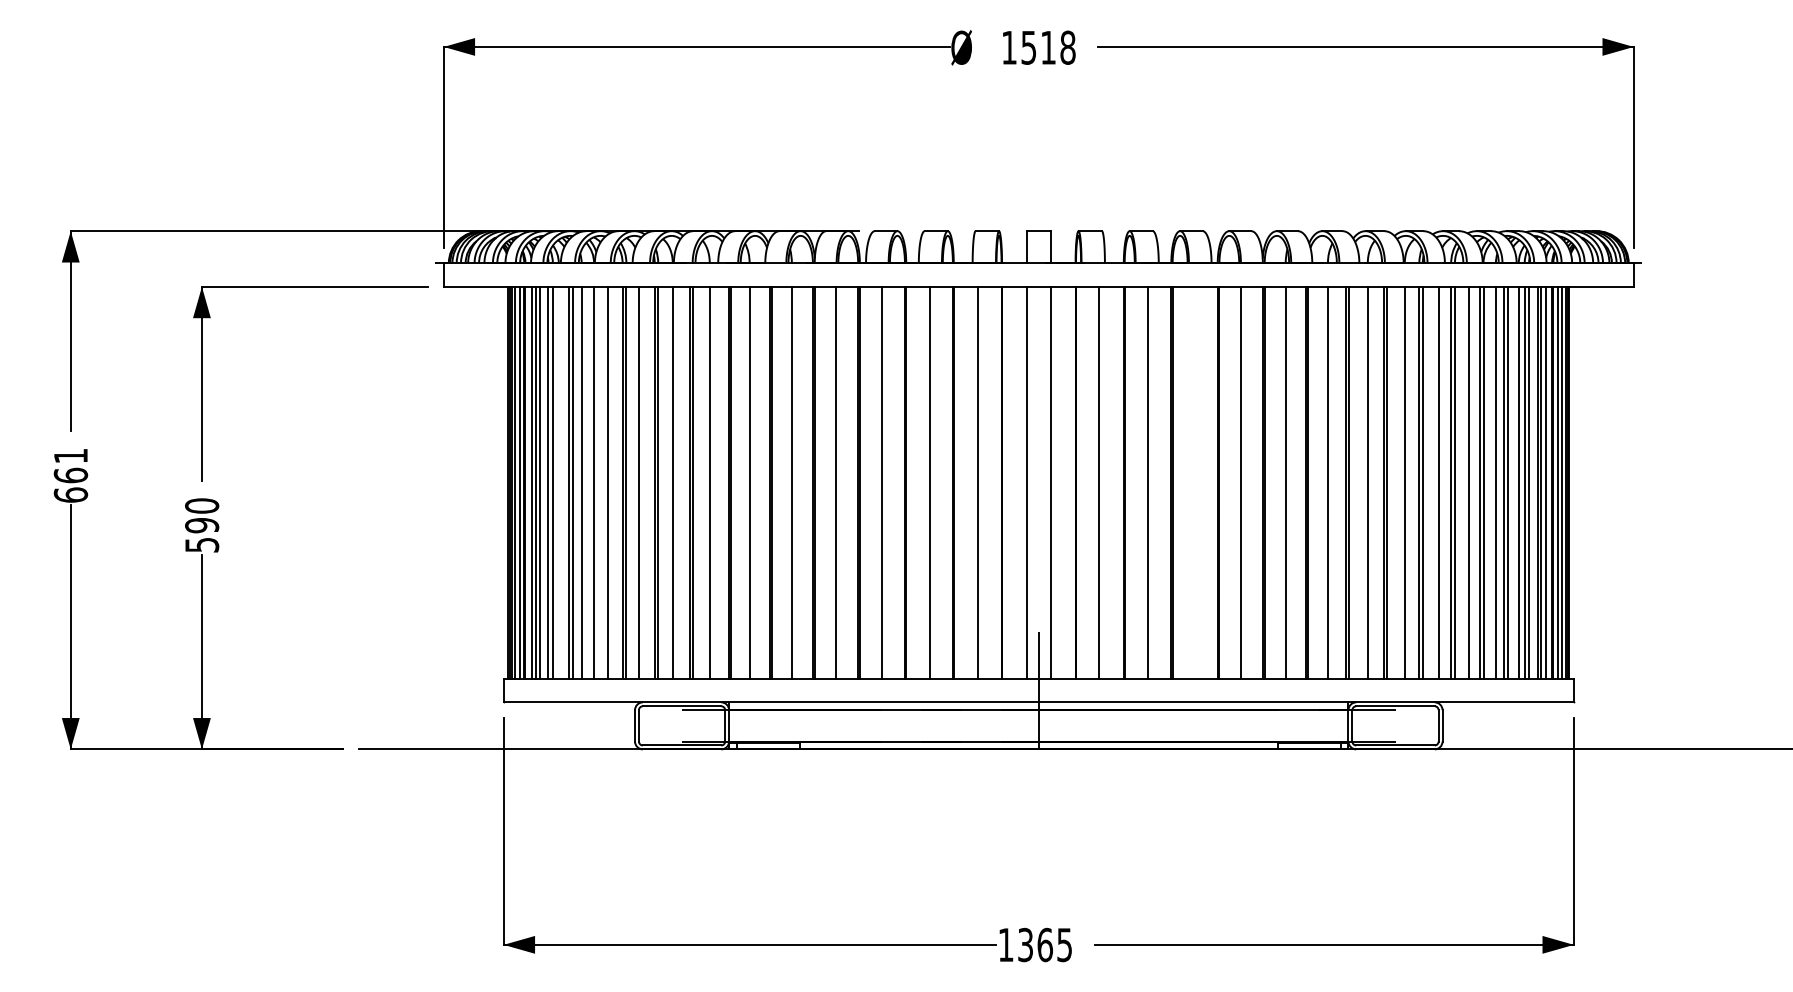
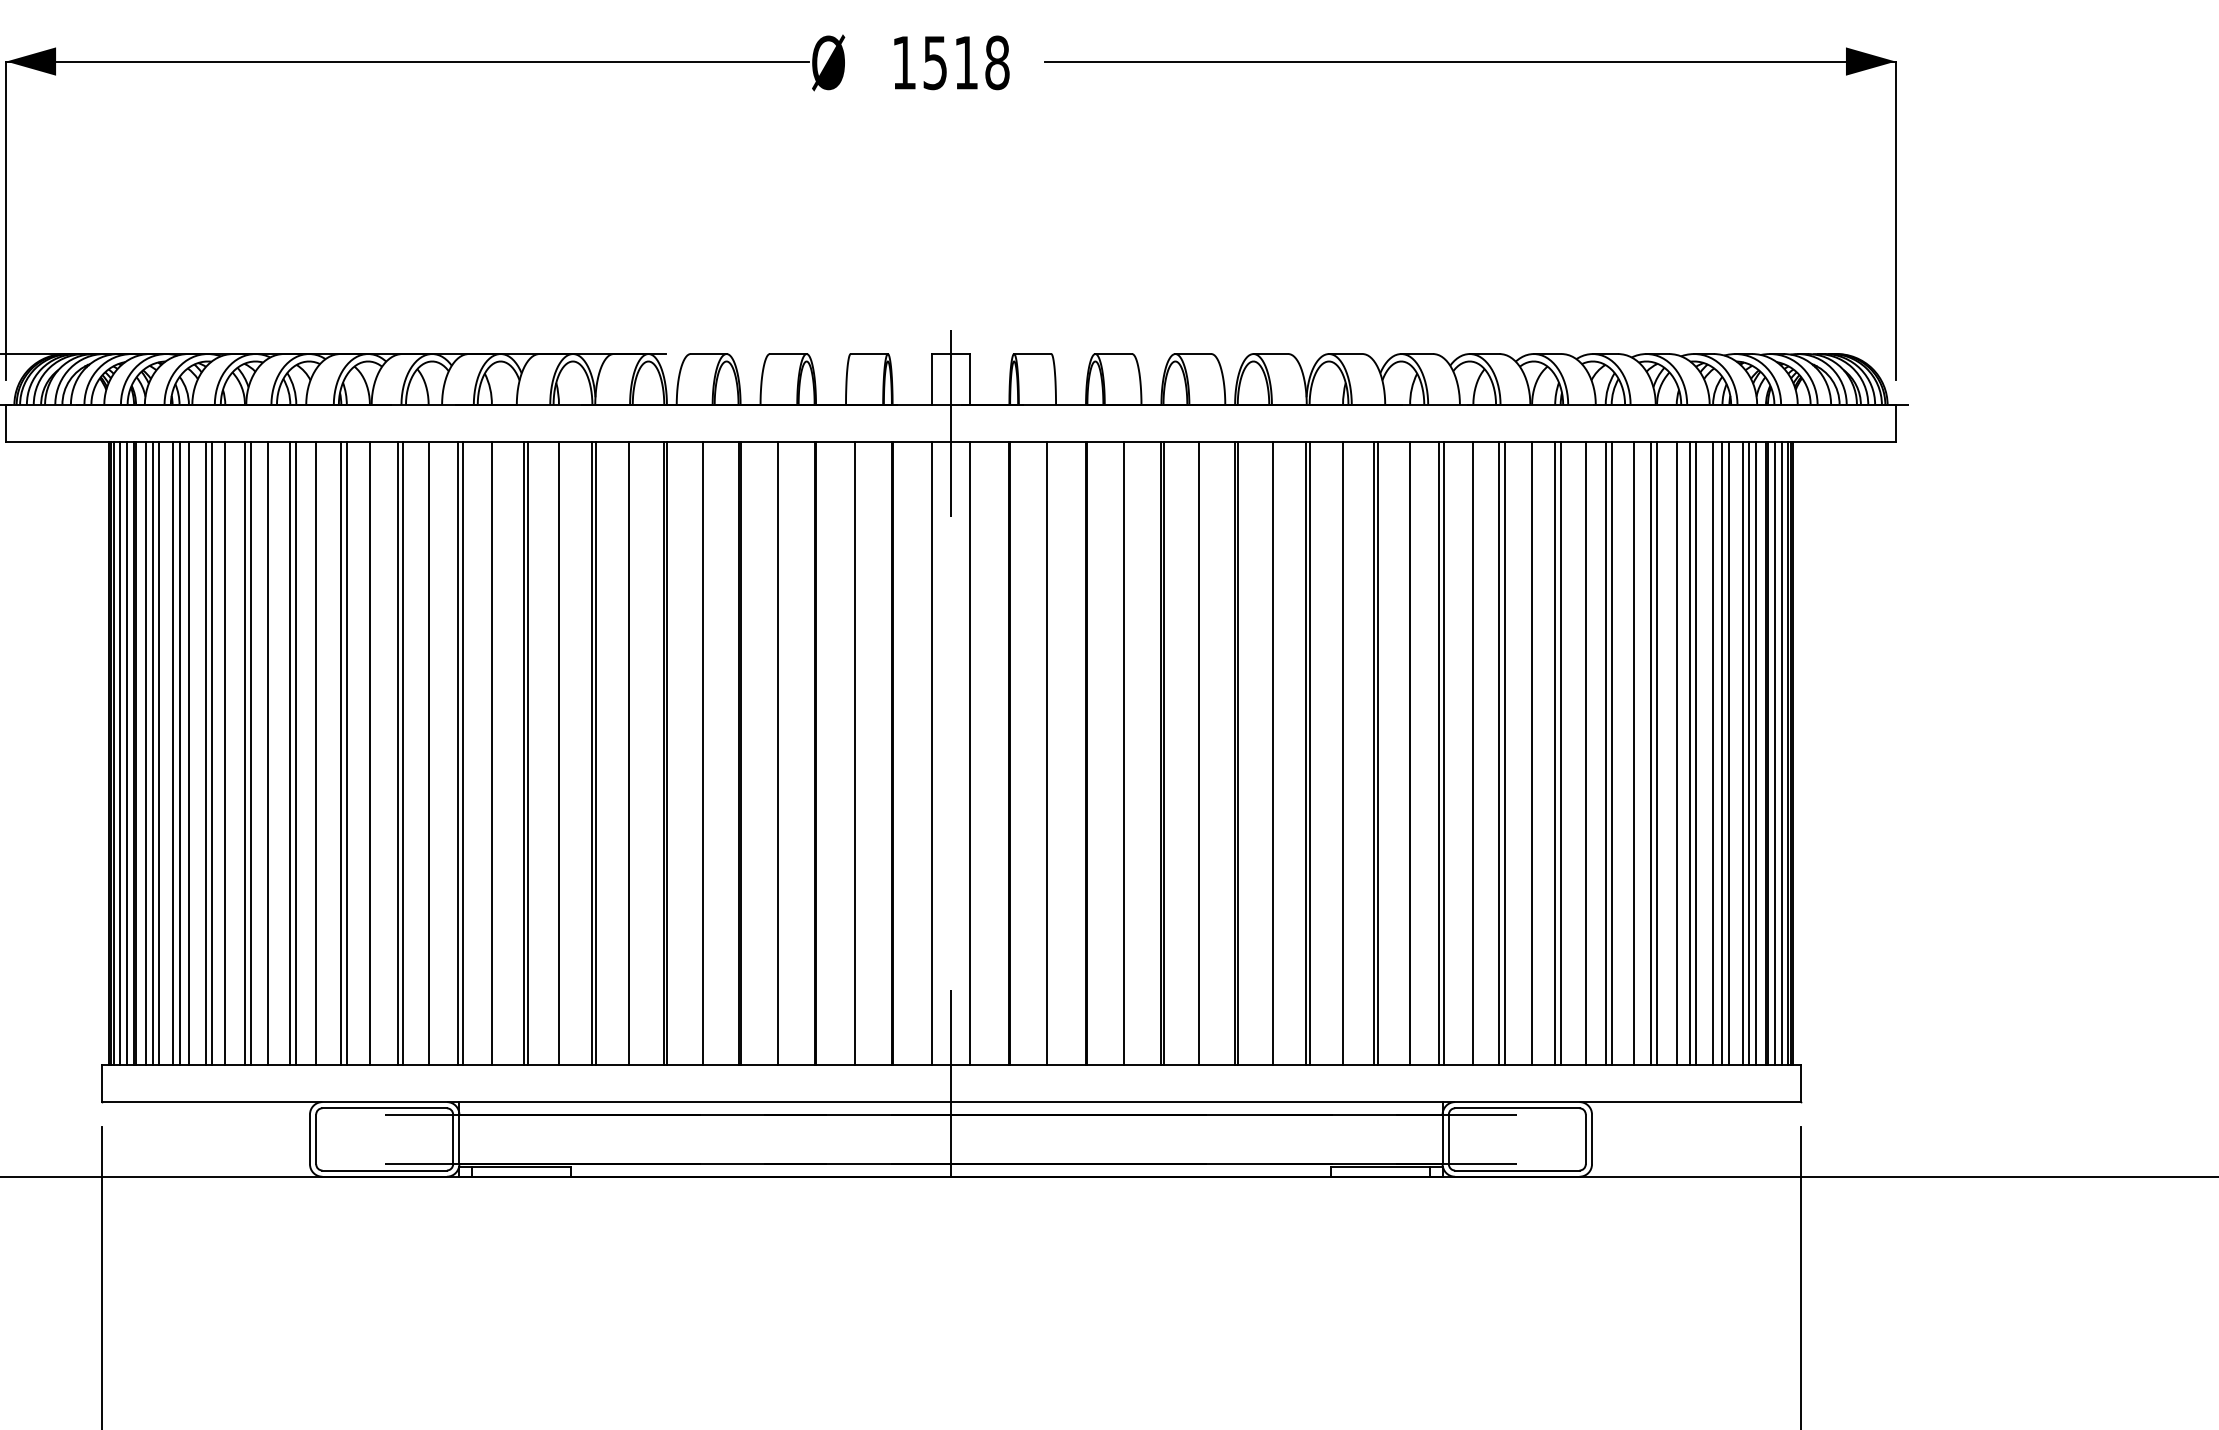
line: (1038, 274) -> (950, 422), added
line: (558, 482) -> (188, 753), added
line: (598, 482) -> (252, 753), added
line: (1195, 482) -> (1199, 753), added

